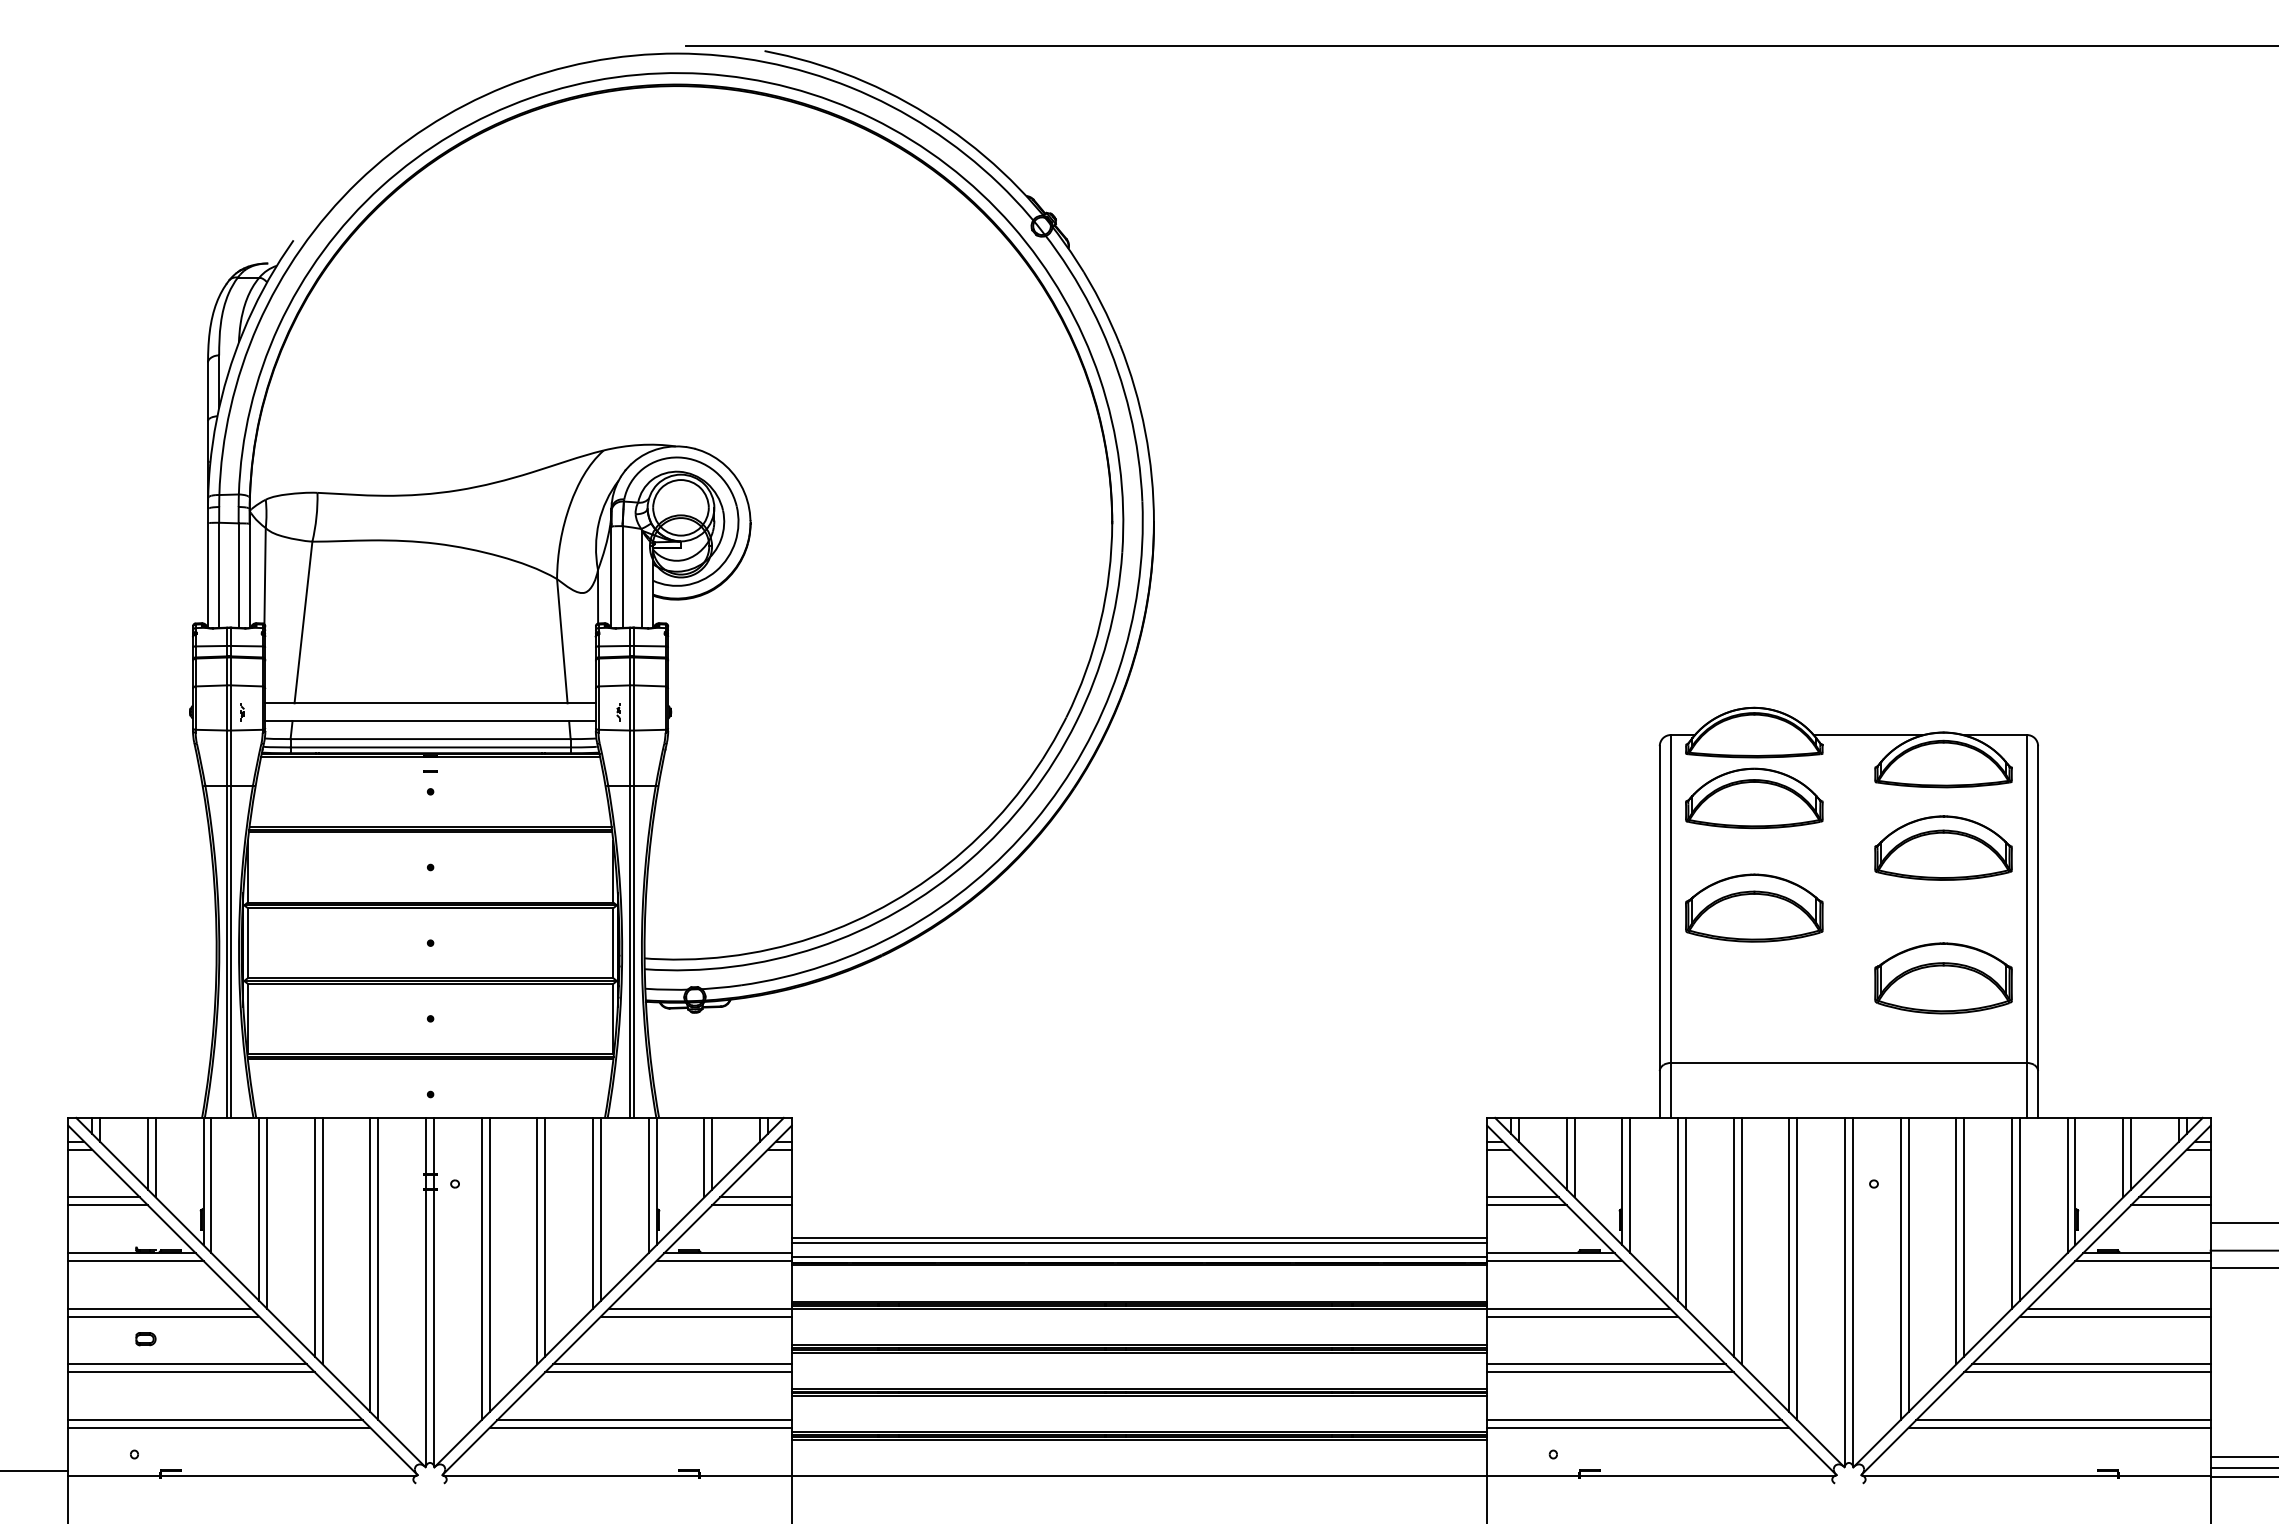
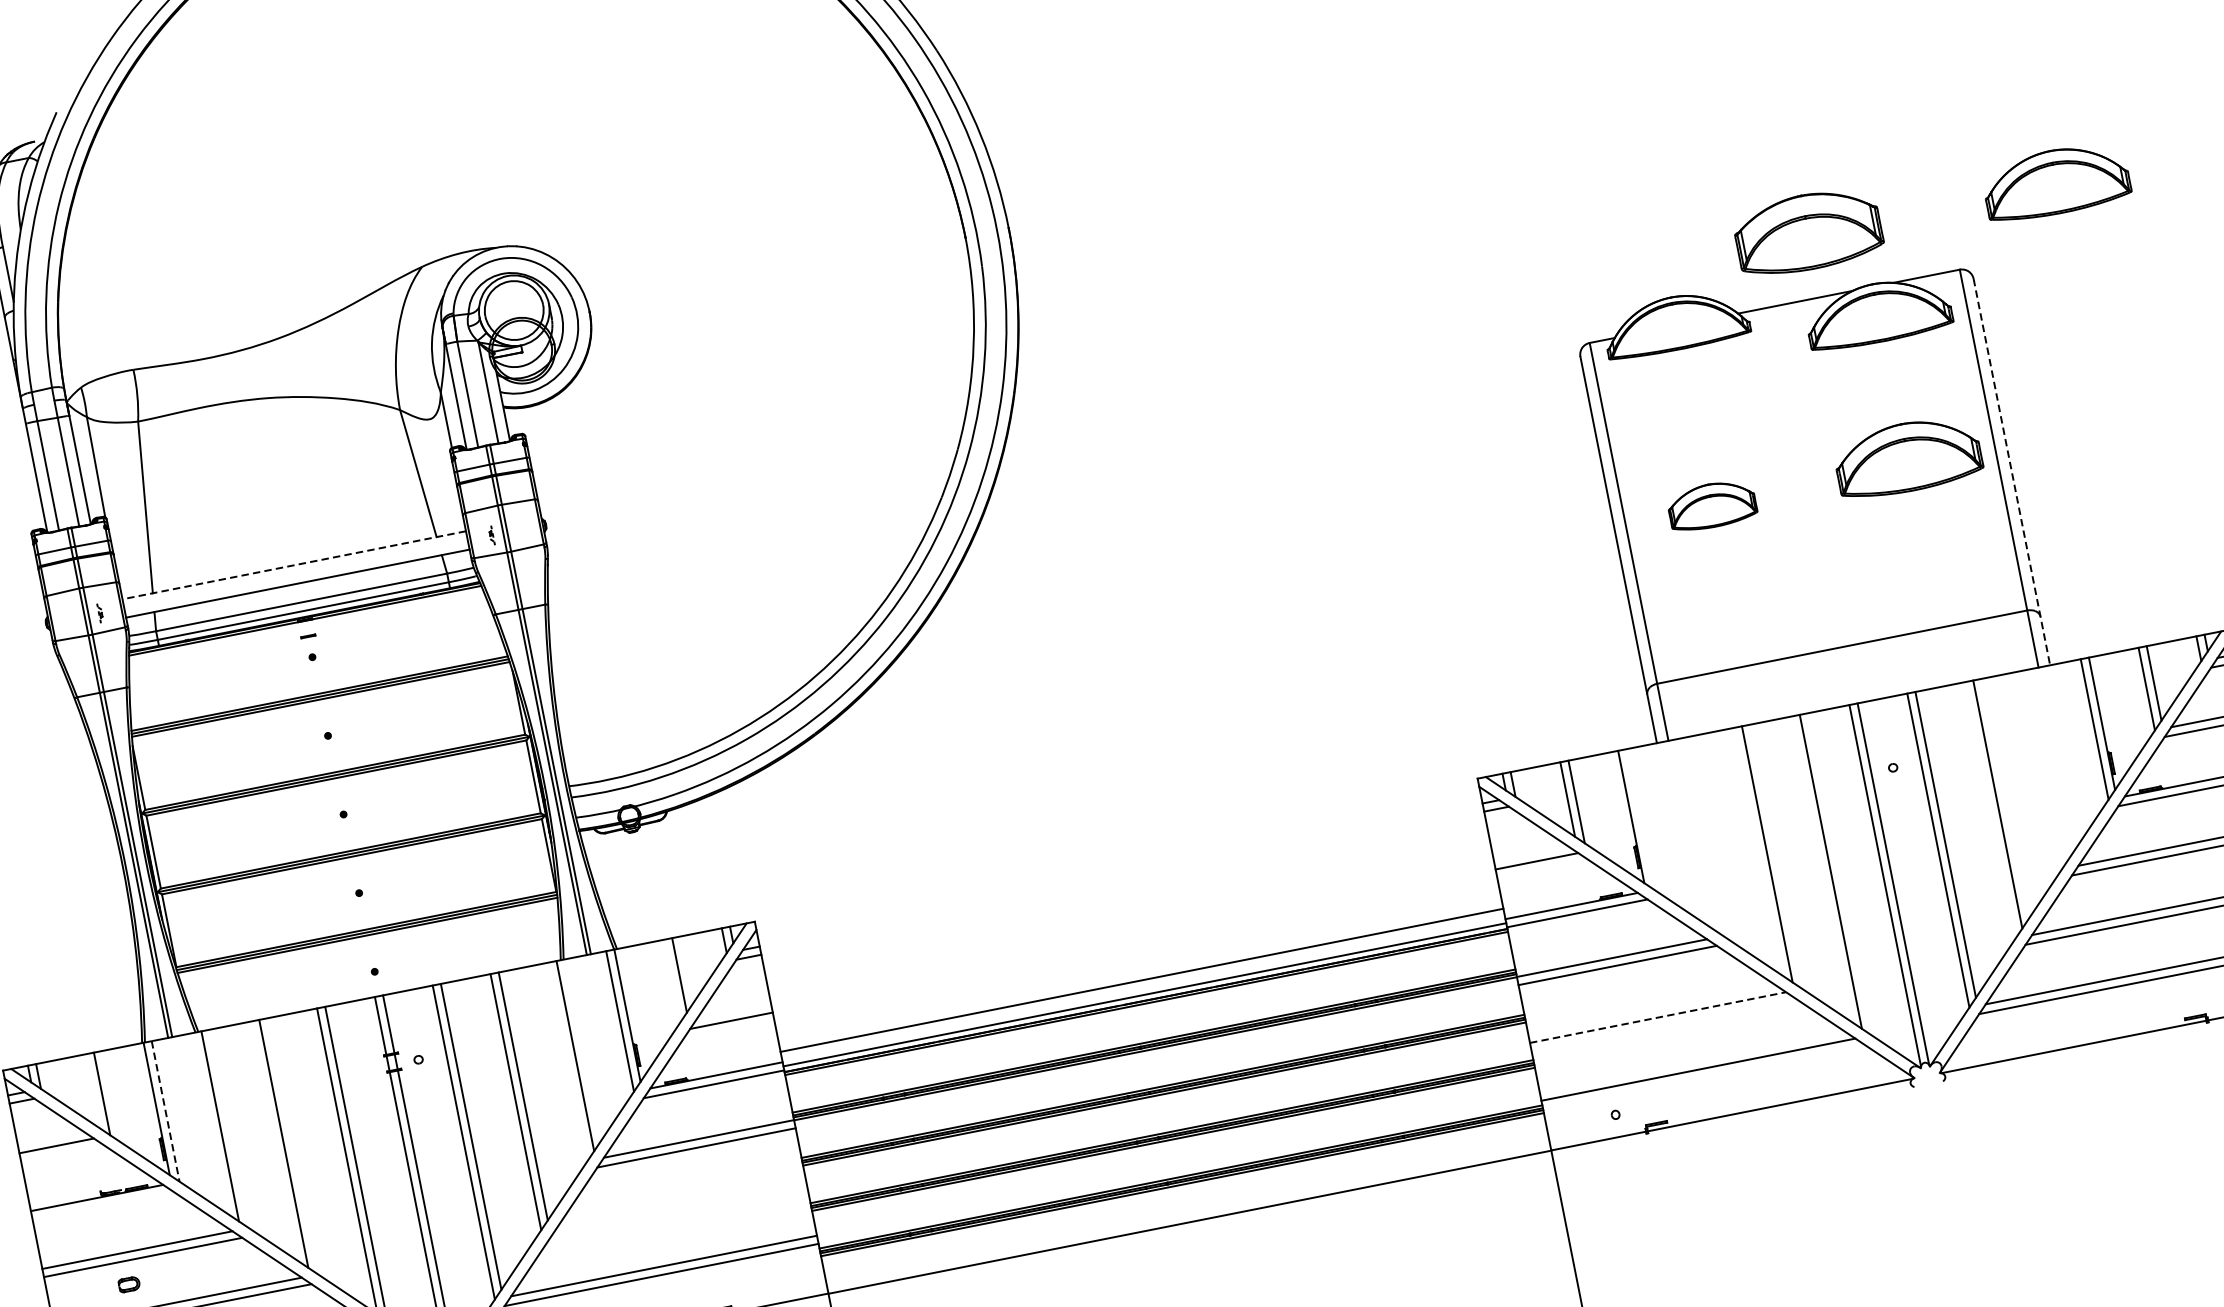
line: (430, 703) -> (294, 565), solid -> dashed
part: (1754, 798) -> (2056, 181), moved
part: (1943, 847) -> (1907, 456), moved
part: (1754, 907) -> (1712, 505), size x0.6
line: (2038, 932) -> (2012, 472), solid -> dashed
part: (1943, 978) -> (1808, 232), moved
line: (147, 1153) -> (92, 1091), removed
line: (704, 1157) -> (672, 980), removed
line: (211, 1185) -> (165, 1111), solid -> dashed
line: (1630, 1185) -> (1640, 819), removed
line: (755, 1197) -> (733, 1011), removed
line: (1522, 1197) -> (1530, 854), removed
line: (107, 1205) -> (61, 1153), removed
line: (1678, 1208) -> (1695, 833), removed
line: (2019, 1208) -> (2049, 763), removed
line: (267, 1212) -> (229, 1127), removed
line: (593, 1212) -> (568, 1060), removed
line: (1685, 1212) -> (1703, 836), removed
line: (2011, 1212) -> (2041, 769), removed
line: (1733, 1236) -> (1757, 851), removed
line: (1139, 1237) -> (1140, 974), removed
line: (322, 1240) -> (292, 1145), removed
line: (1956, 1240) -> (1990, 809), removed
line: (135, 1260) -> (102, 1205), removed
line: (1789, 1264) -> (1821, 868), removed
line: (672, 1364) -> (681, 1202), removed
line: (1606, 1364) -> (1652, 1010), removed
line: (668, 1372) -> (679, 1211), removed
line: (1610, 1372) -> (1658, 1017), solid -> dashed
line: (1634, 1420) -> (1692, 1062), removed

